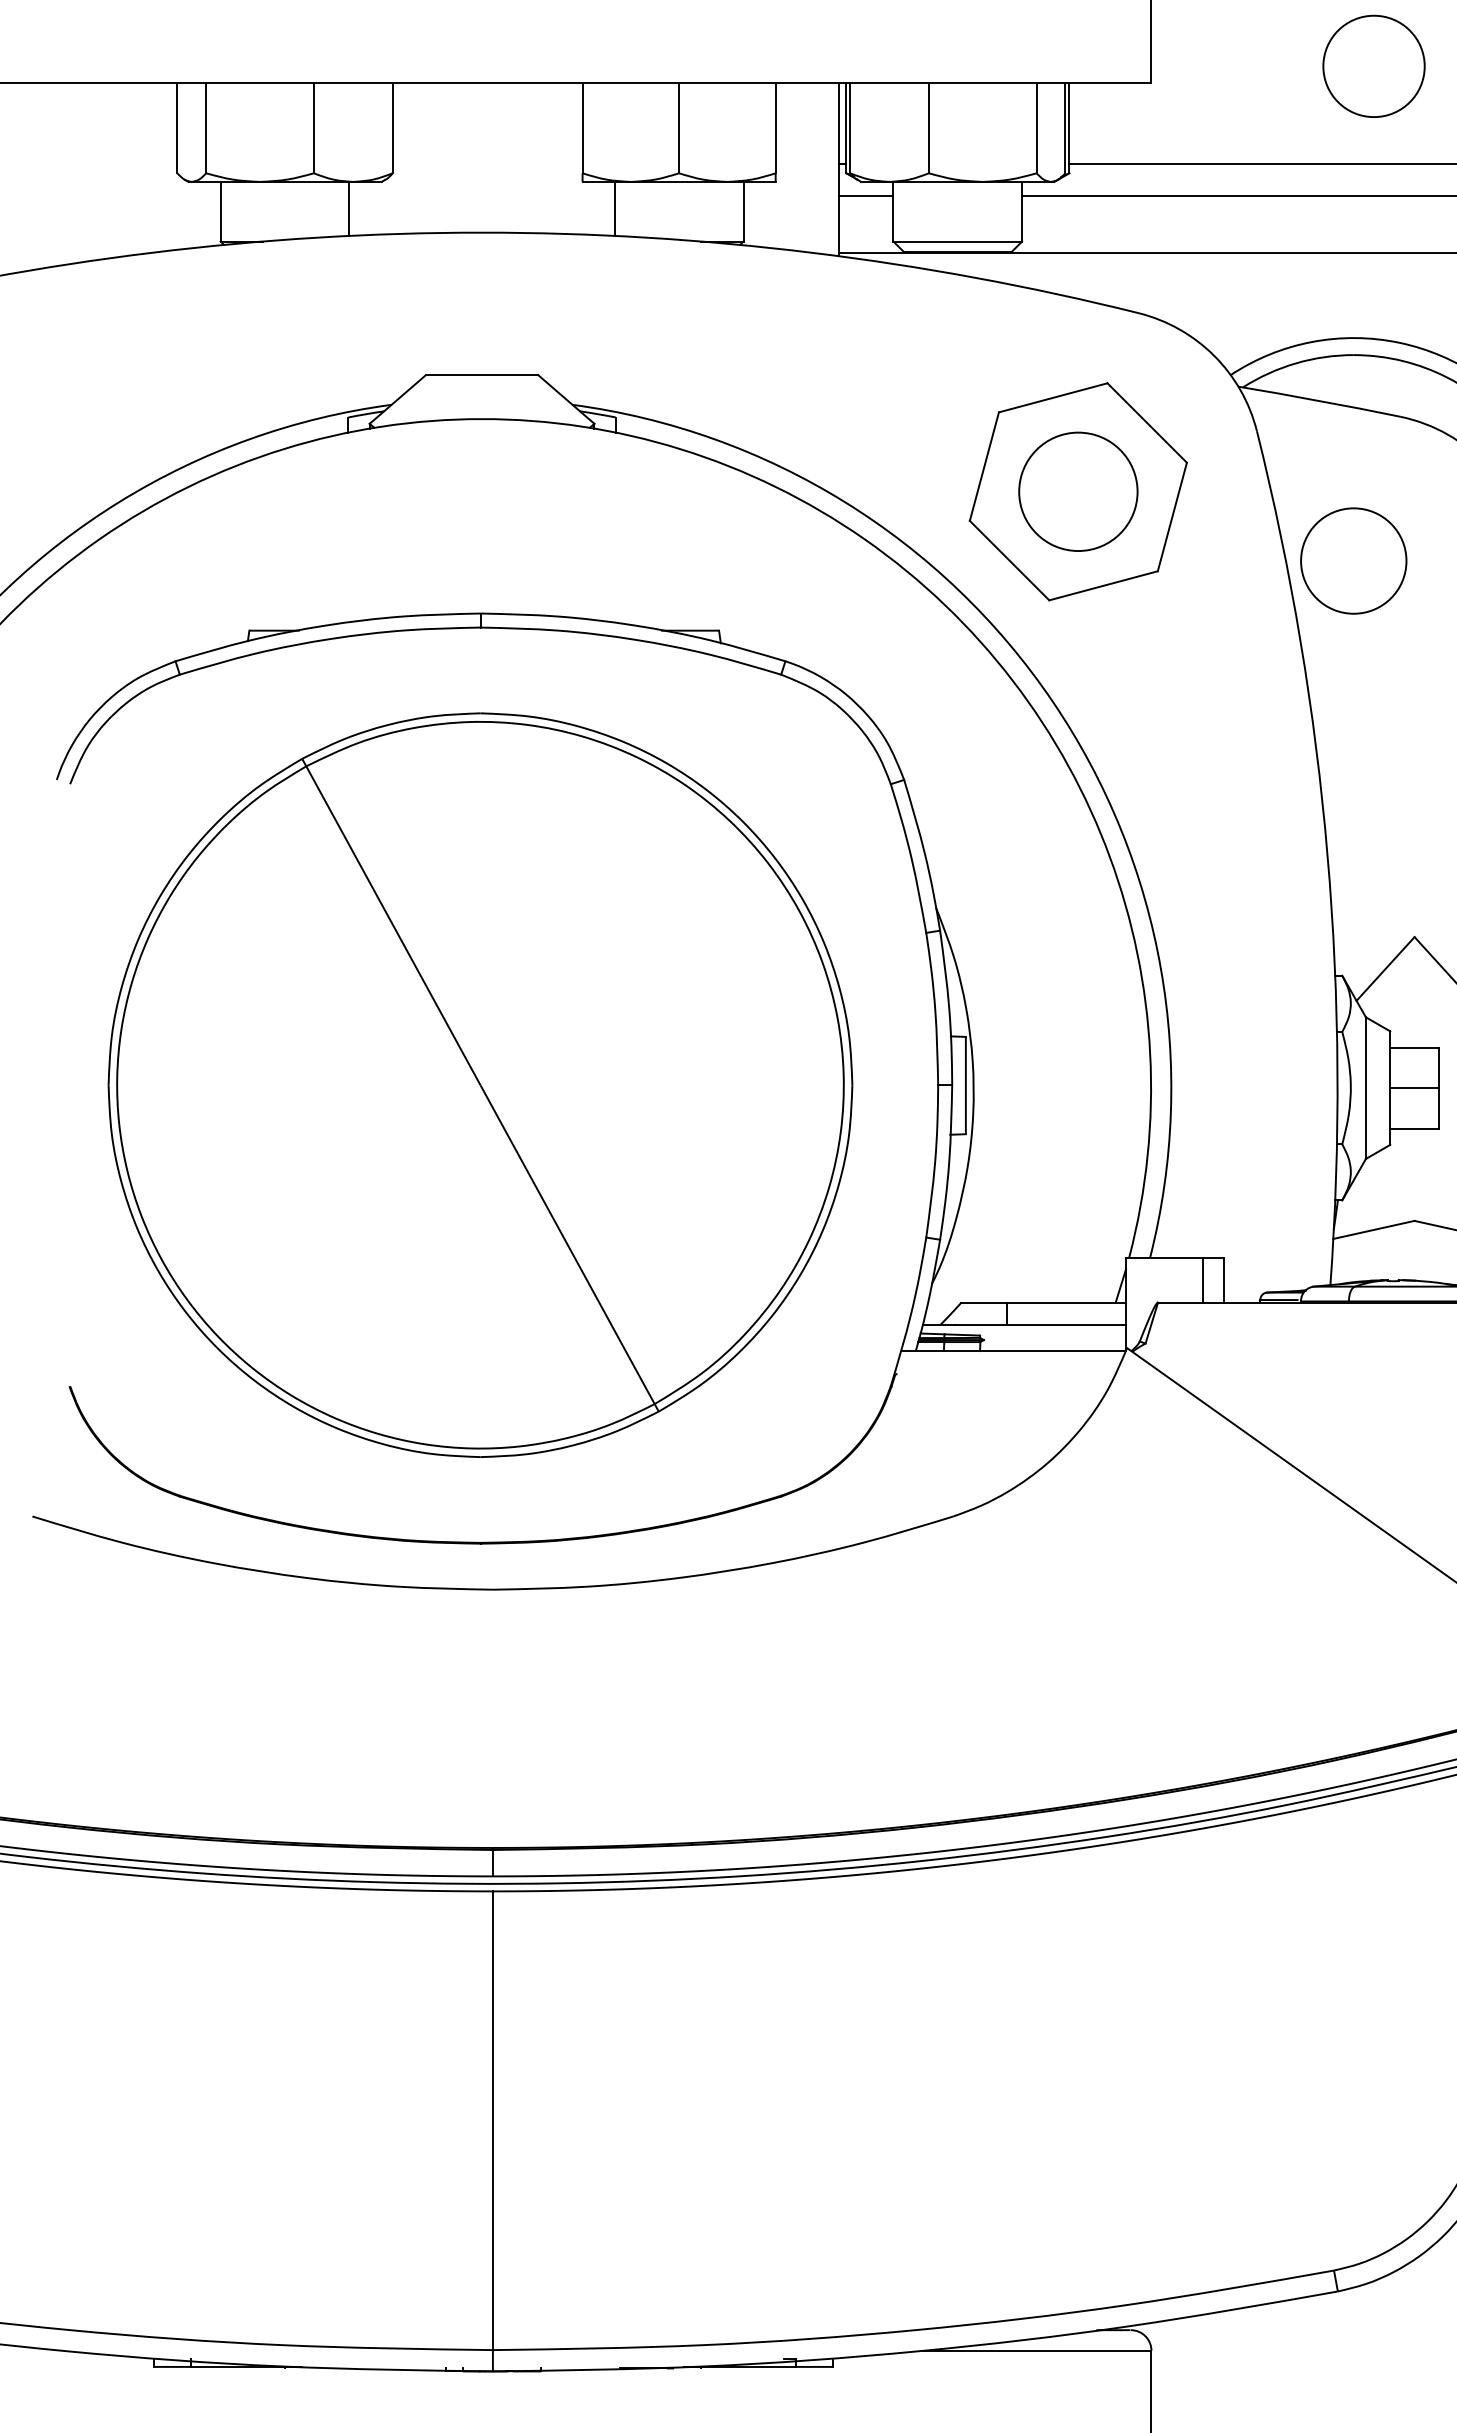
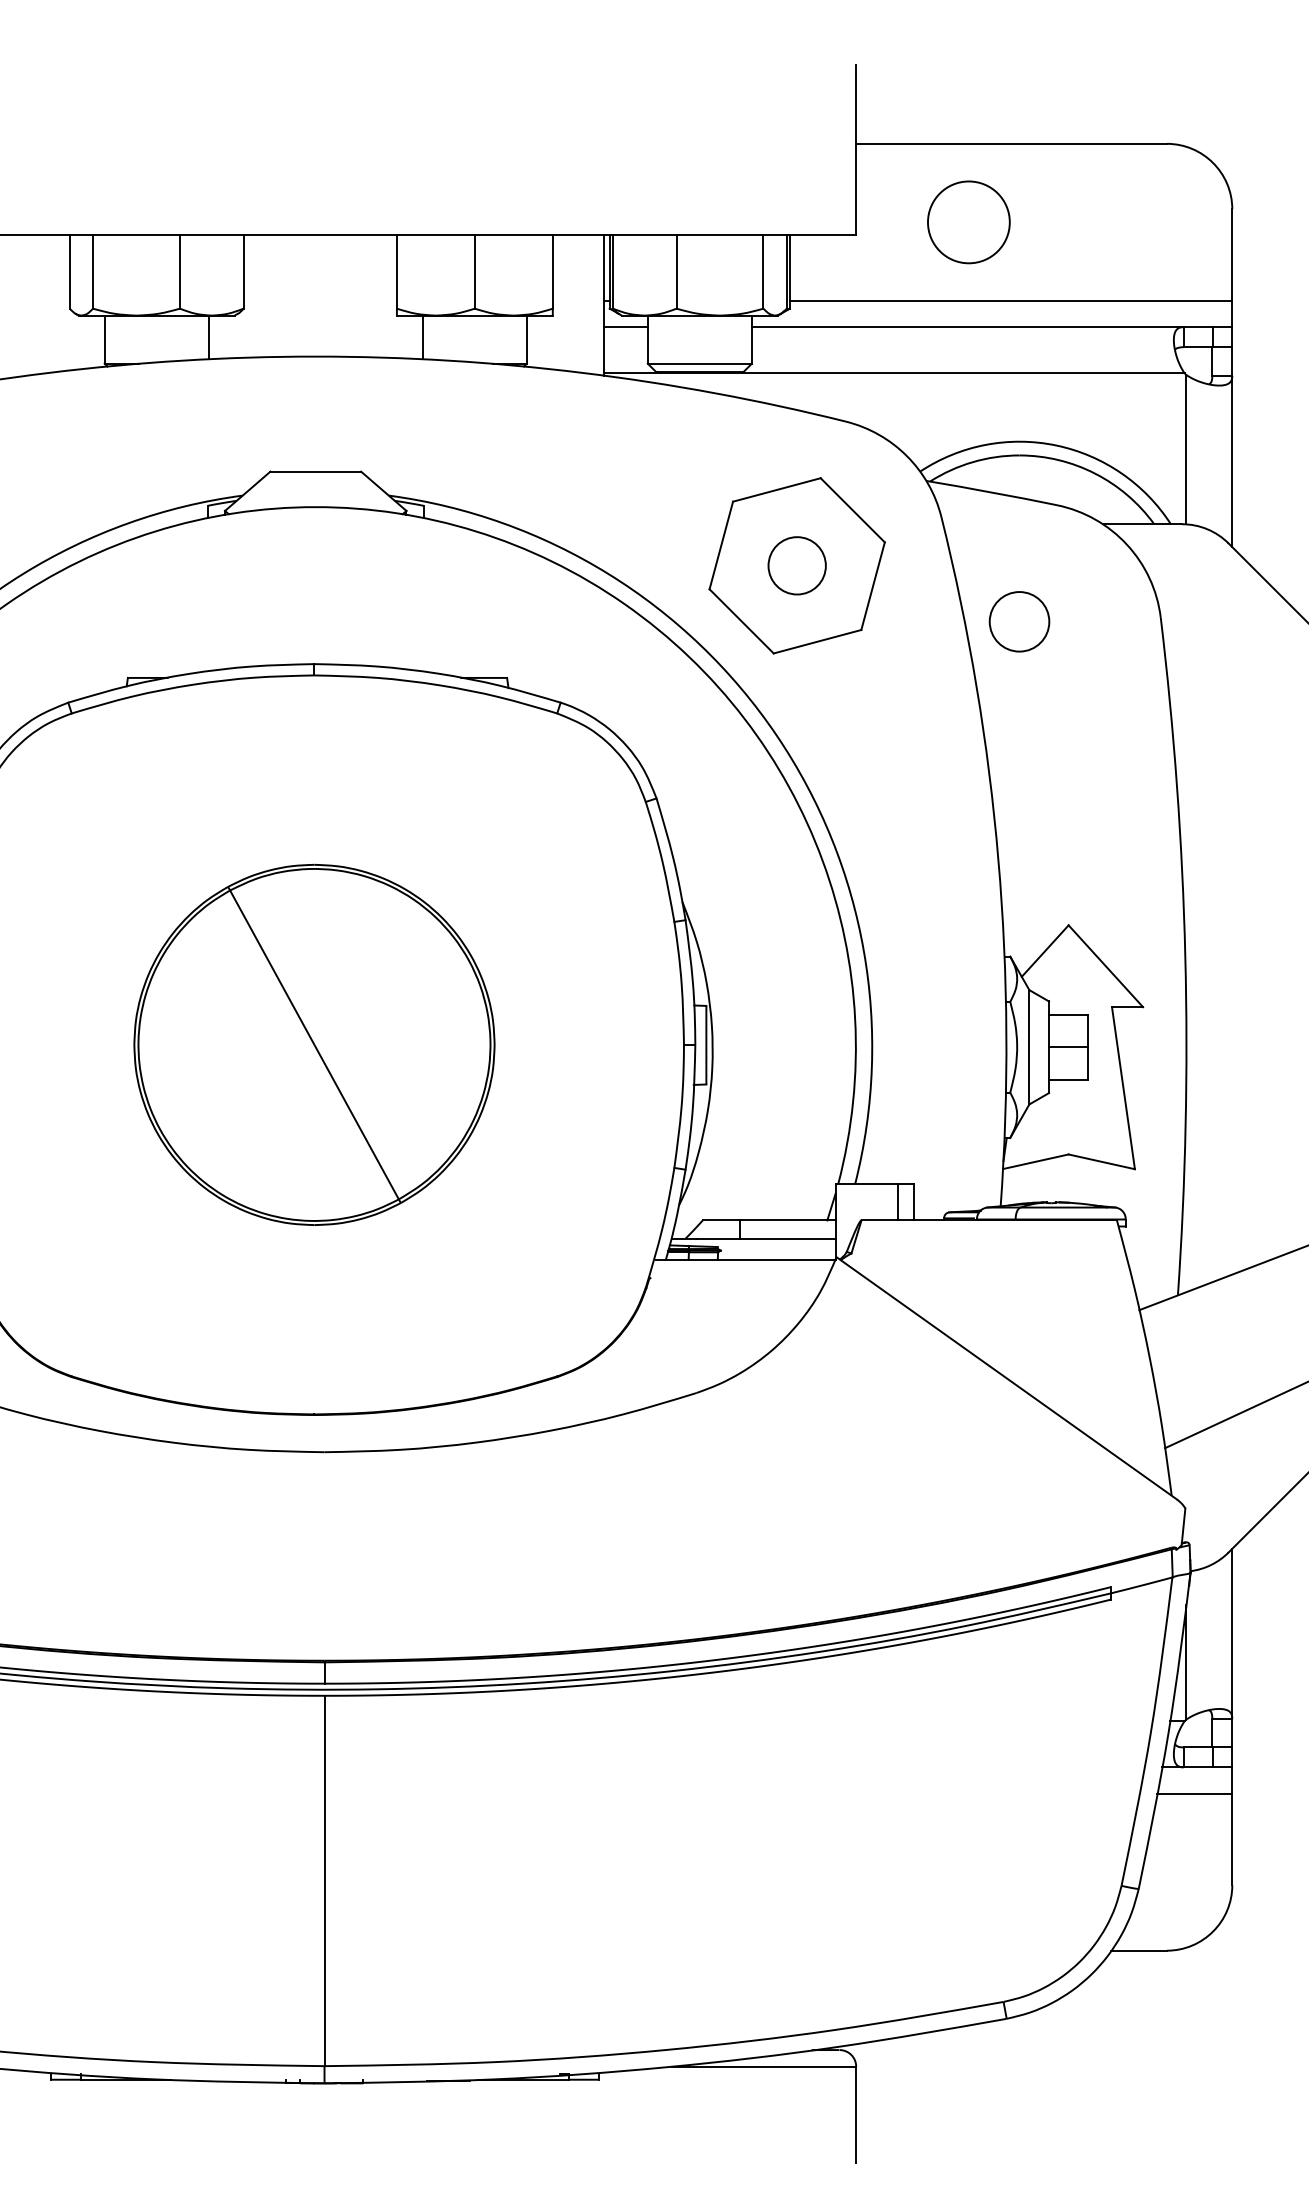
circle: (1373, 66) -> (968, 222), moved
circle: (1078, 491) -> (797, 565), size x0.6
circle: (1353, 560) -> (1019, 621), size x0.7
part: (480, 1084) -> (314, 1044), size x0.6

